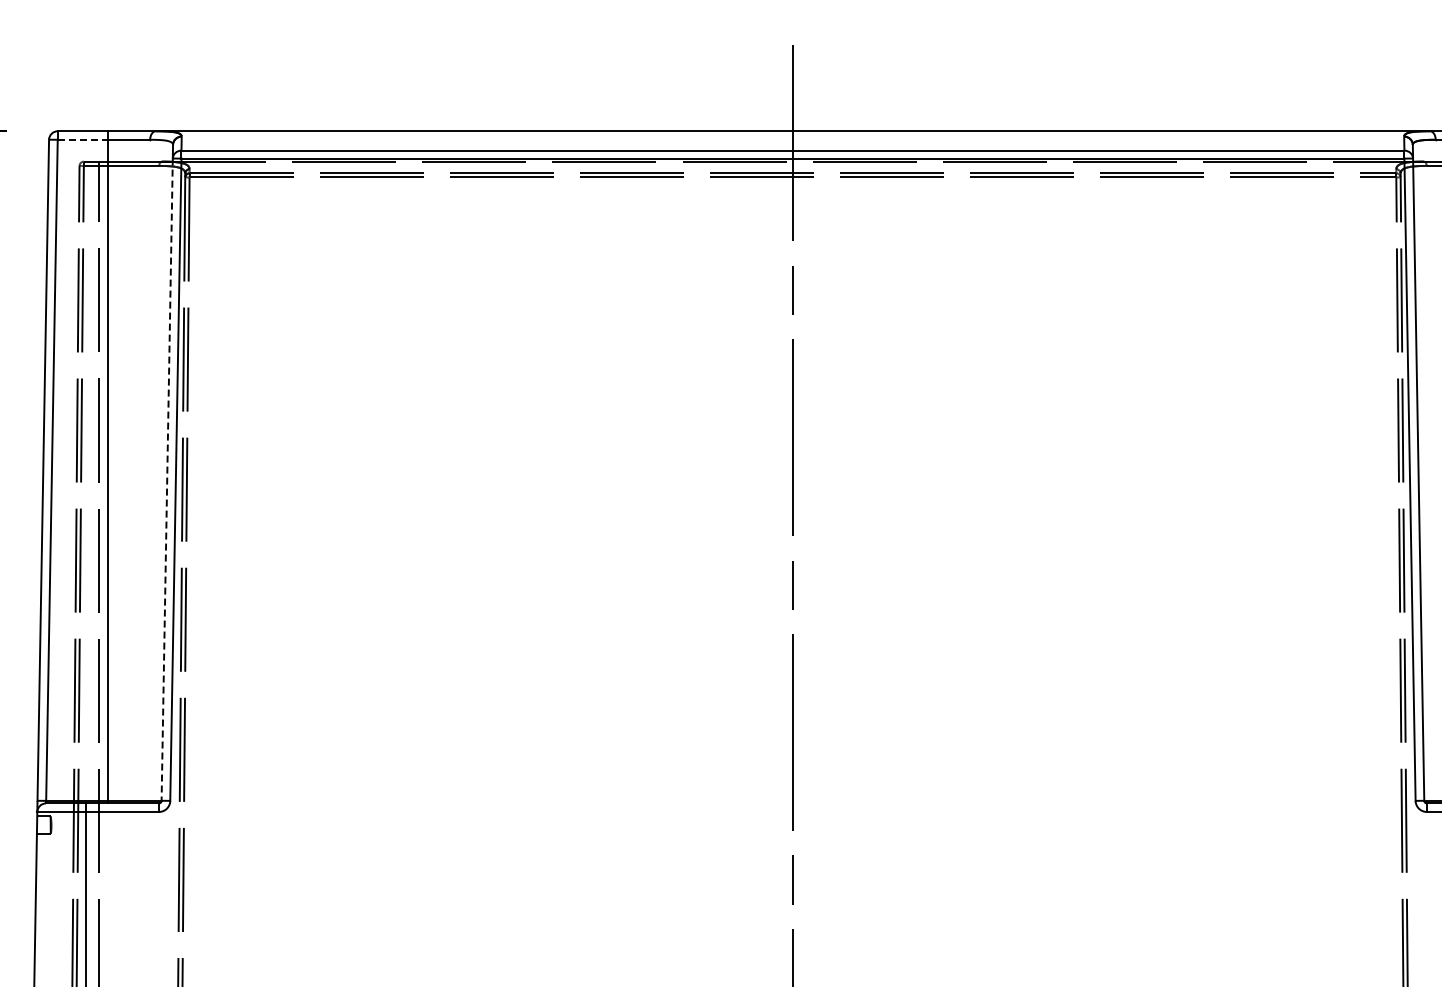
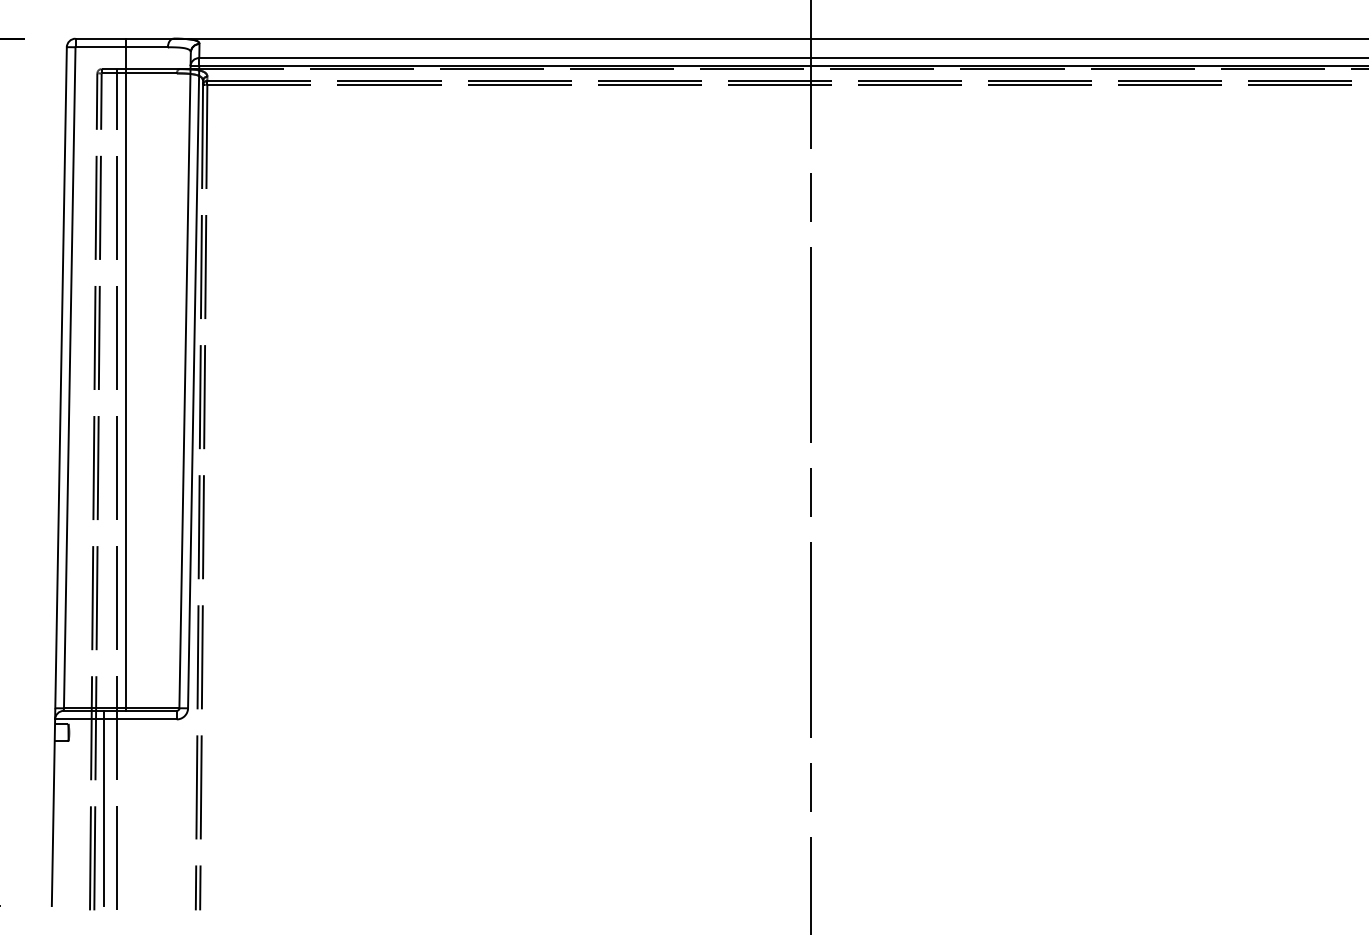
line: (83, 139) -> (101, 46), dashed -> solid
line: (167, 480) -> (185, 387), dashed -> solid

